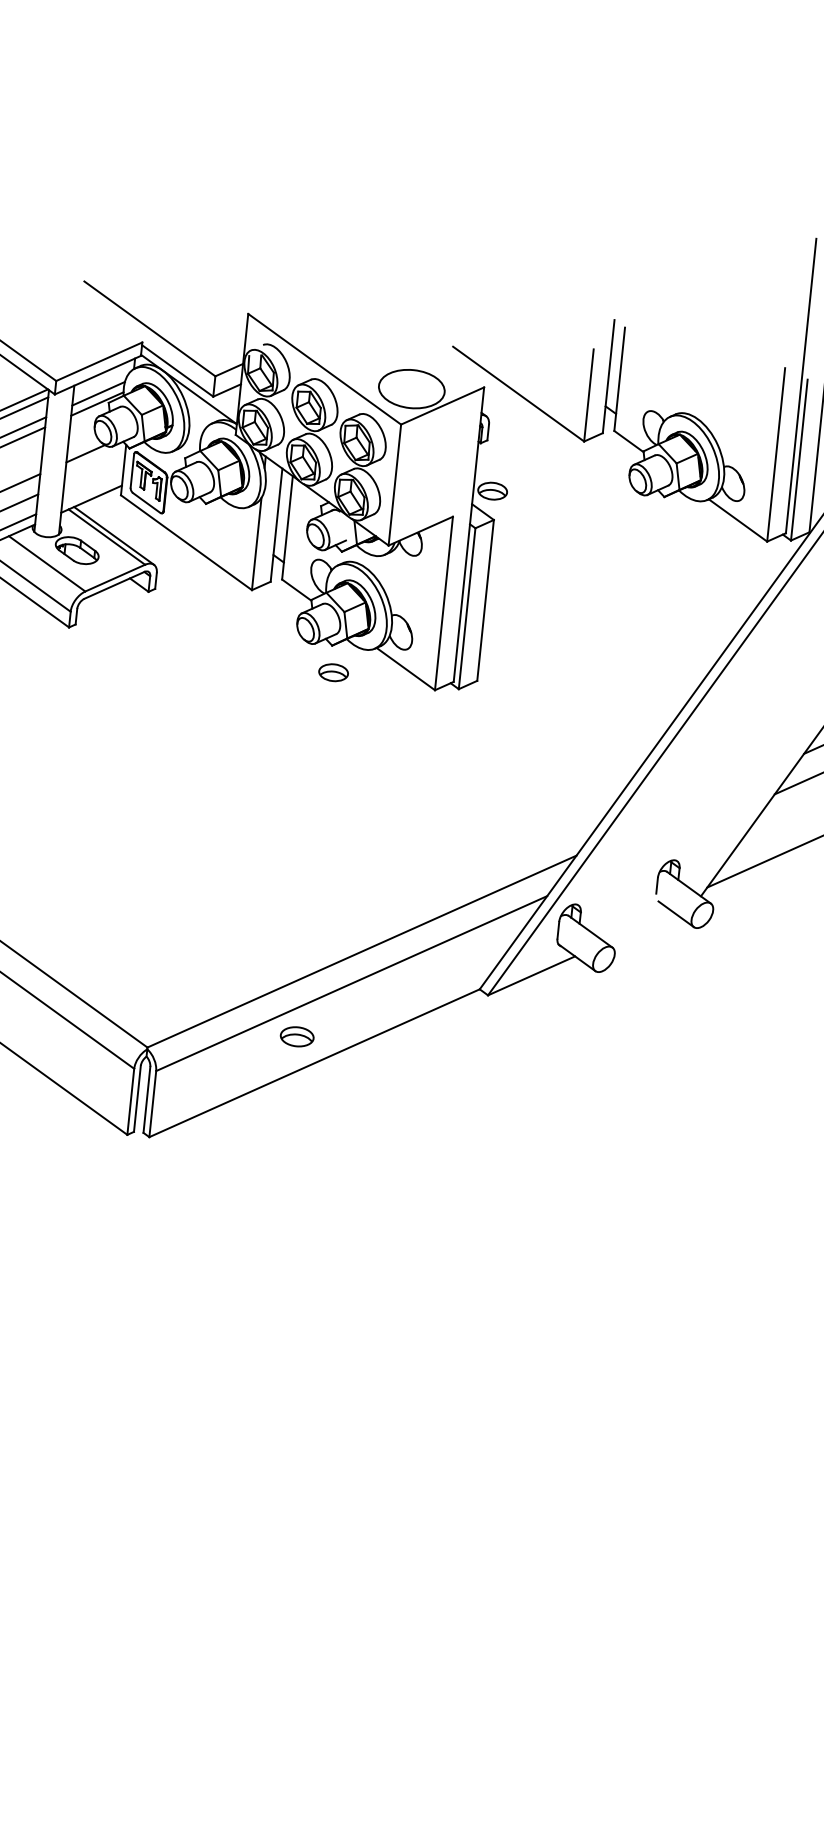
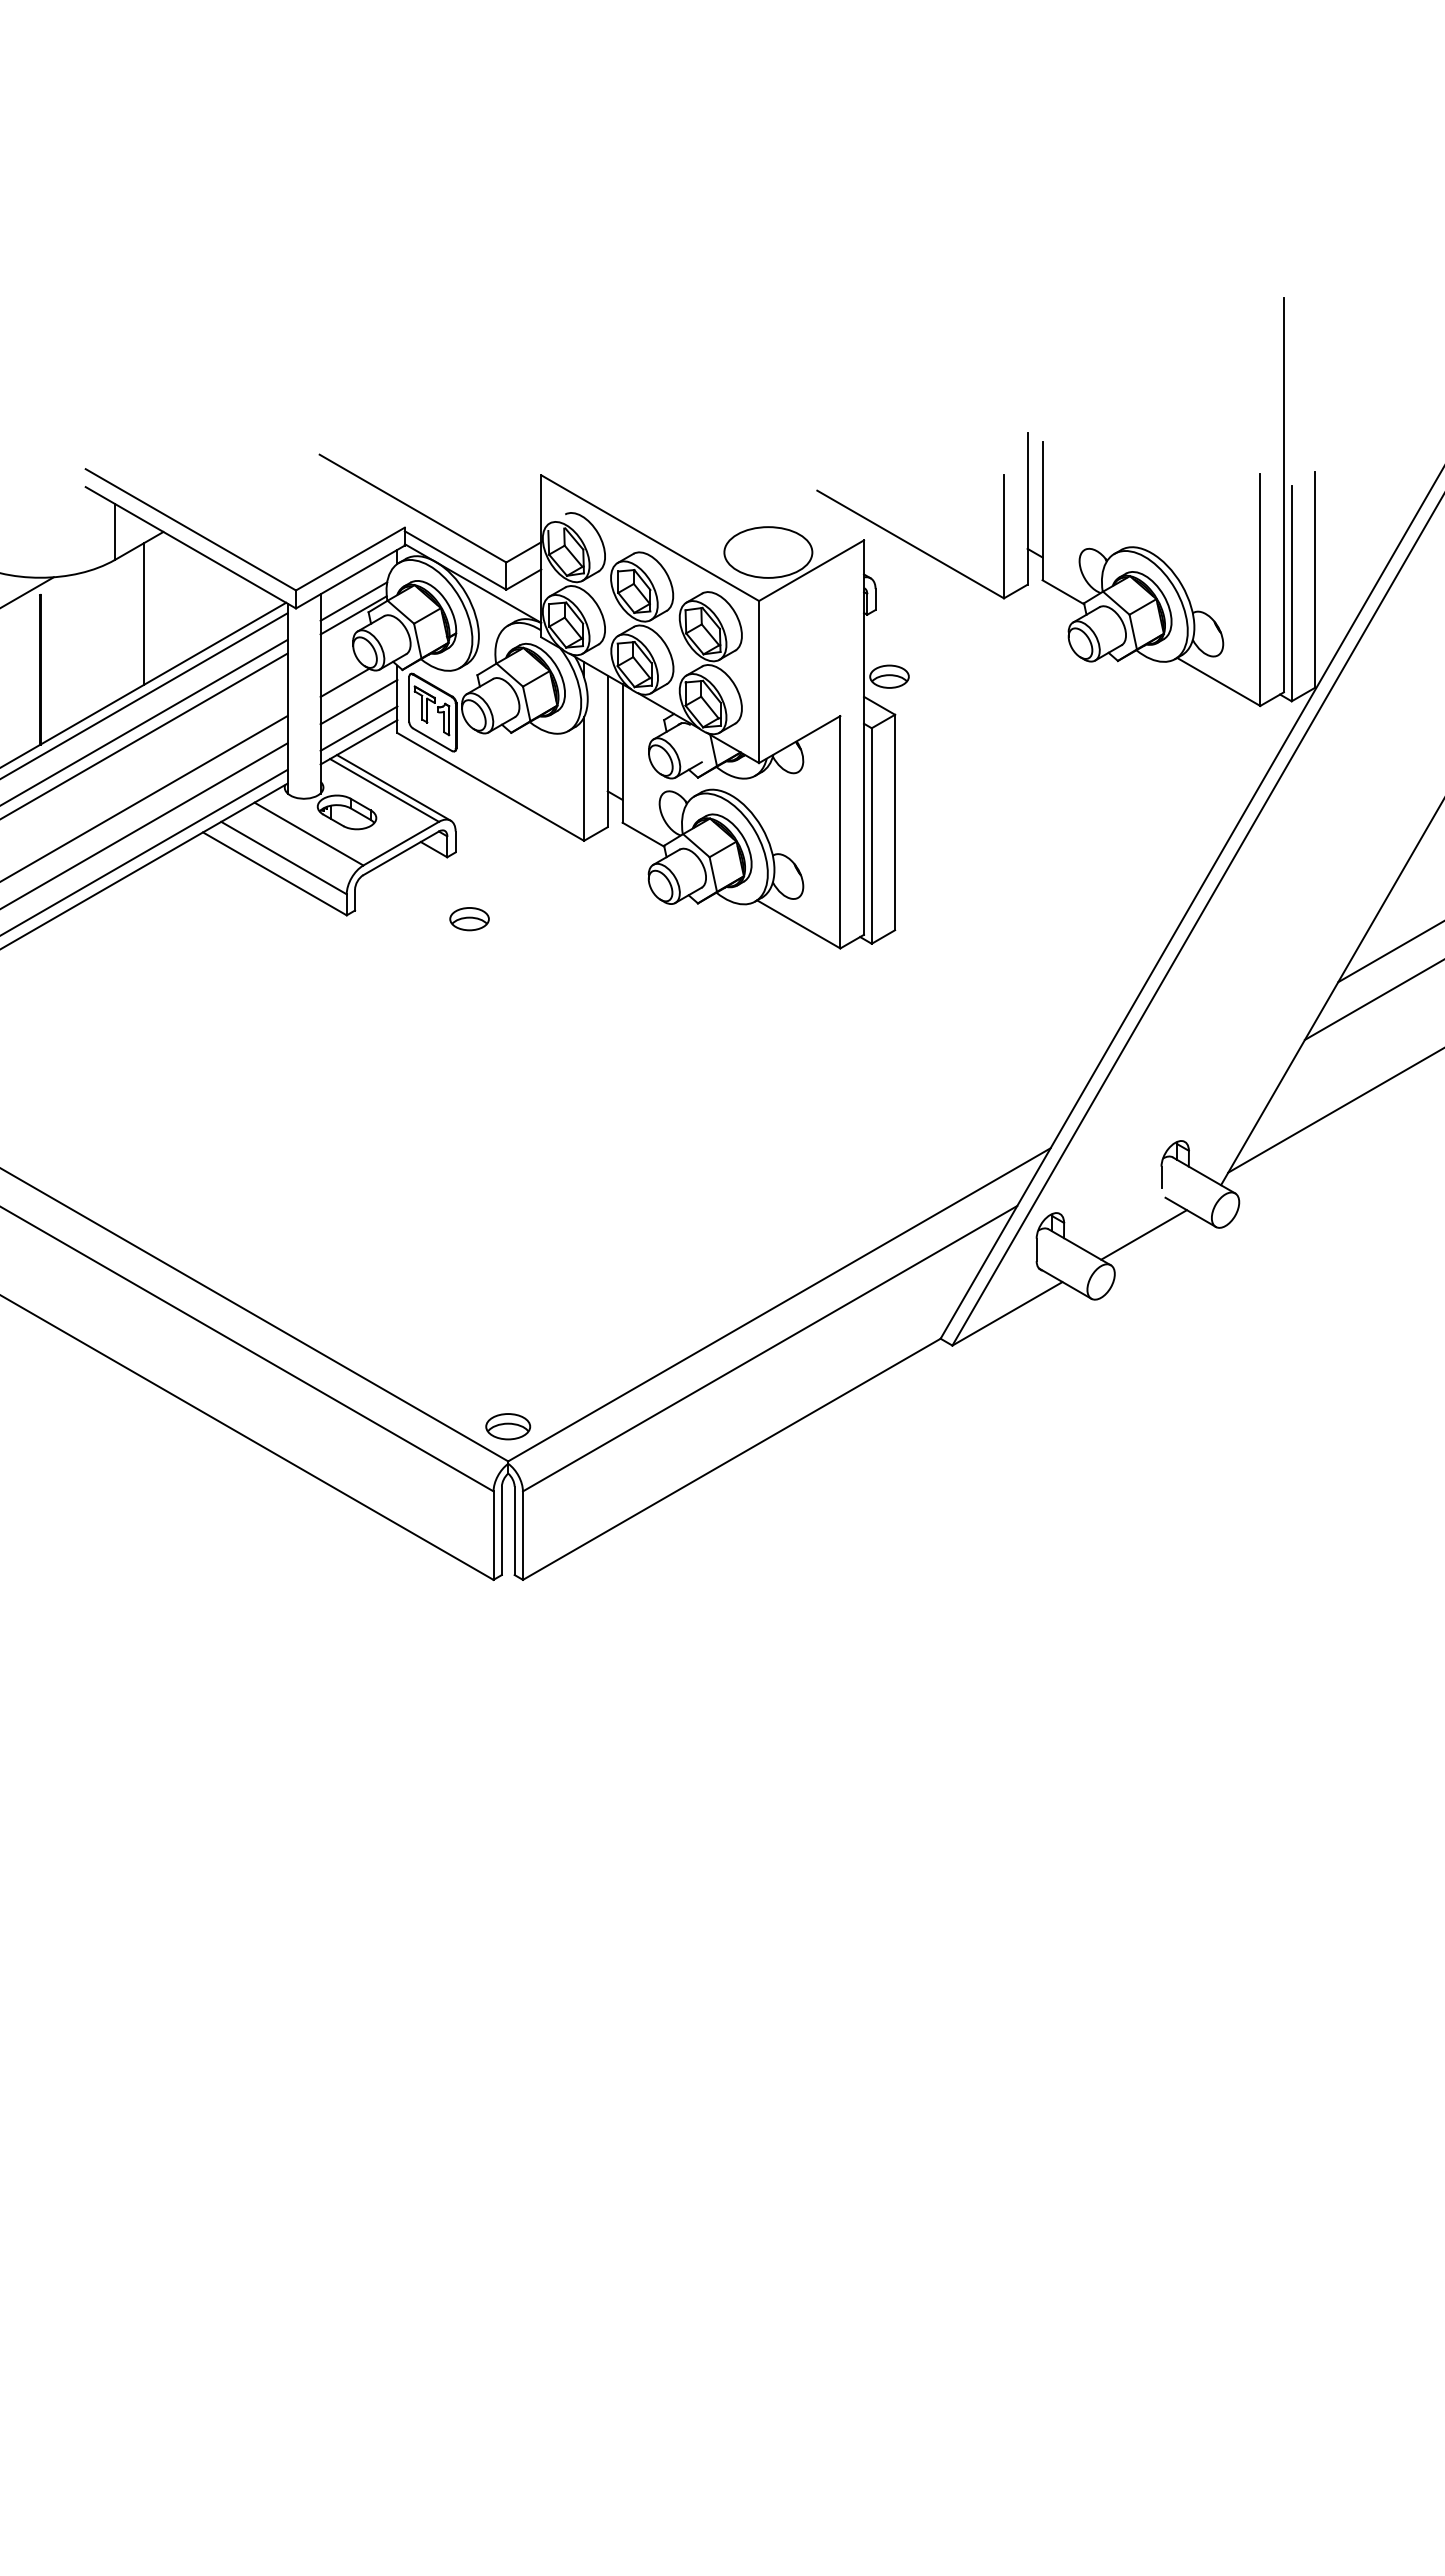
line: (94, 468) -> (358, 701), added
line: (92, 488) -> (358, 728), added
part: (333, 672) -> (469, 919), moved
line: (639, 927) -> (1143, 1234), added
part: (297, 1036) -> (508, 1426), moved

